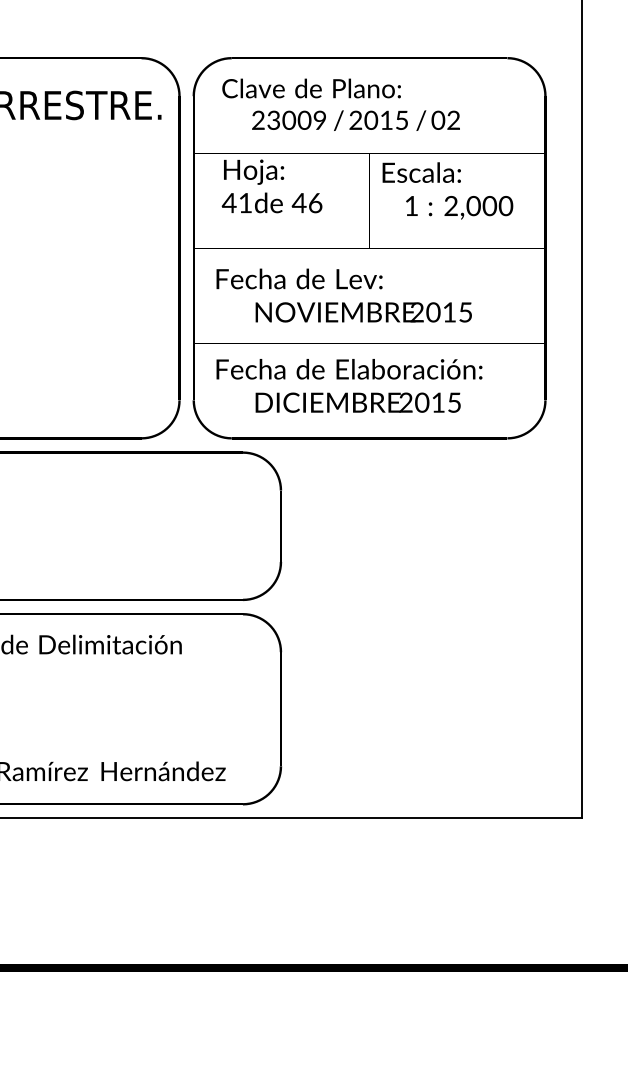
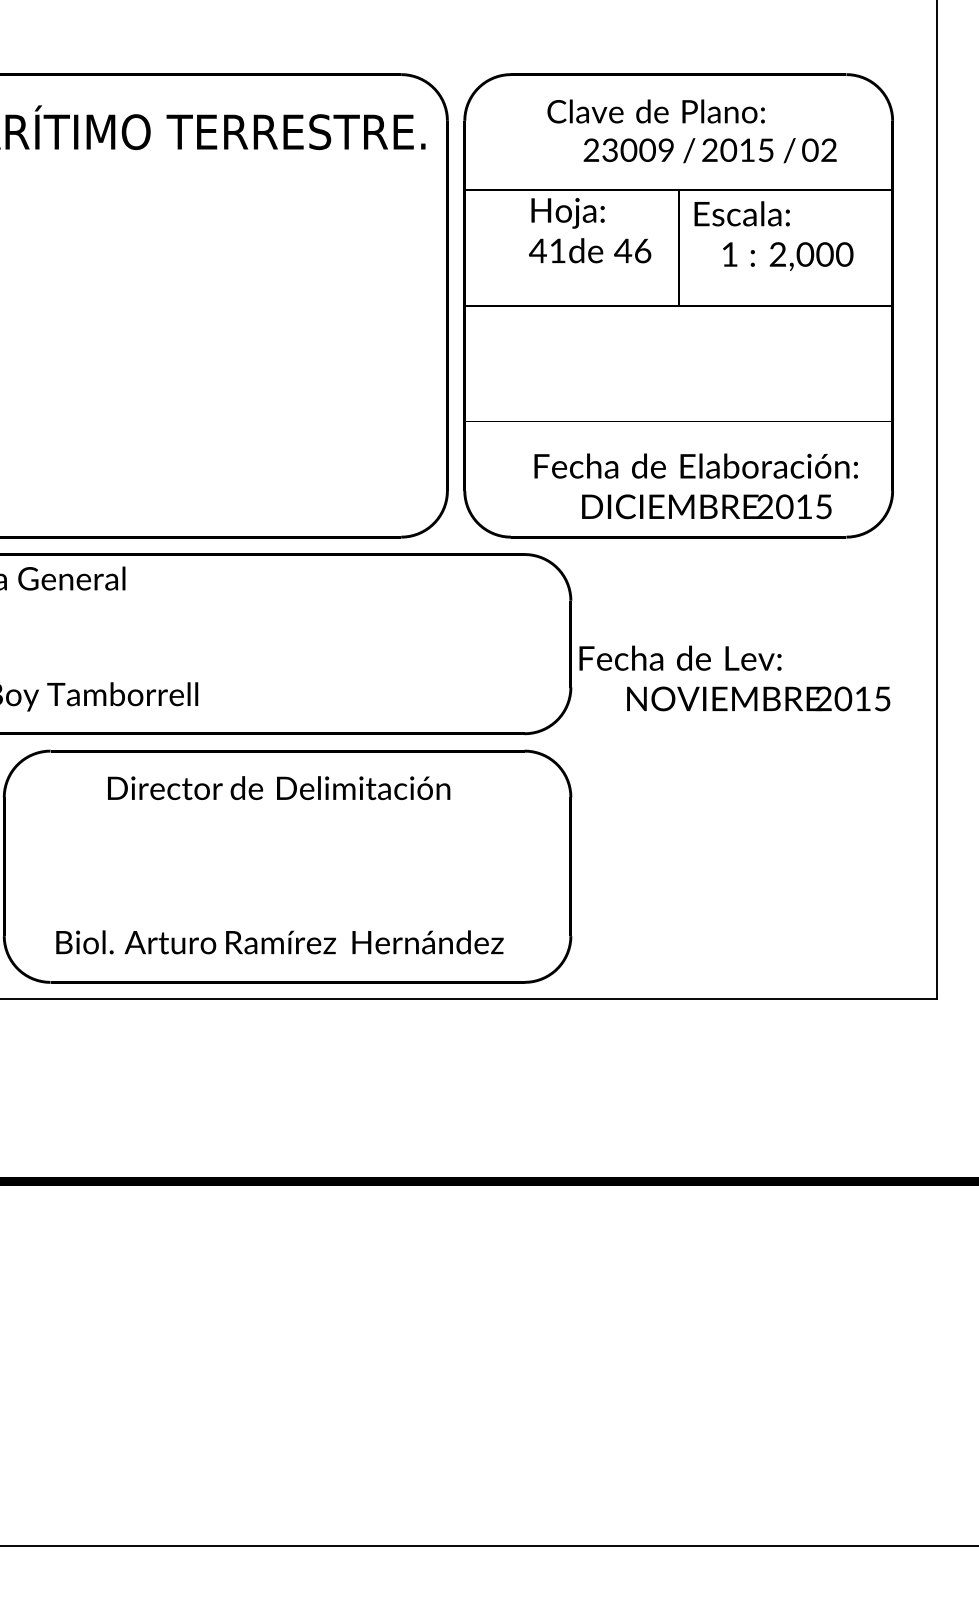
text: (340, 104) -> (691, 131), moved
text: (272, 186) -> (590, 230), moved
text: (343, 295) -> (734, 678), moved
text: (348, 386) -> (695, 486), moved

